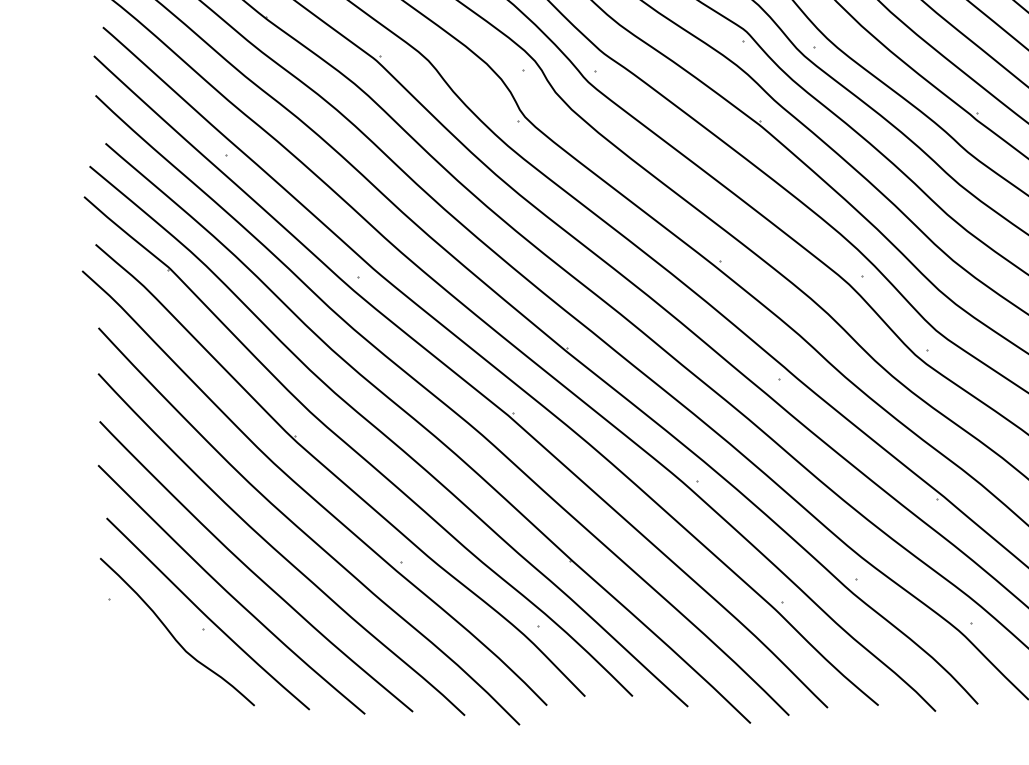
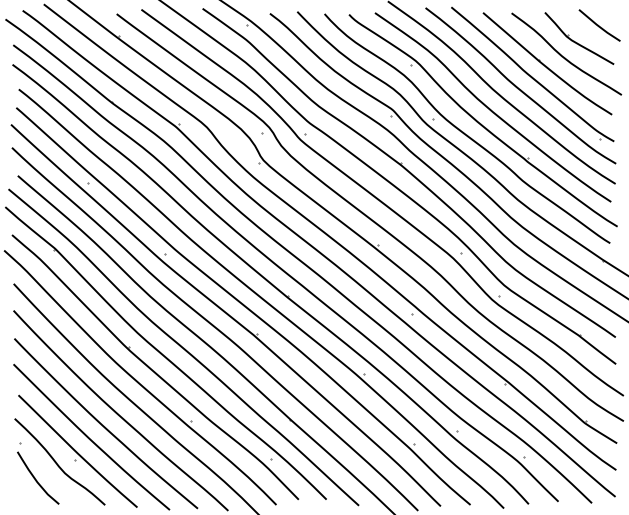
curve: (137, 662) -> (36, 479), added

